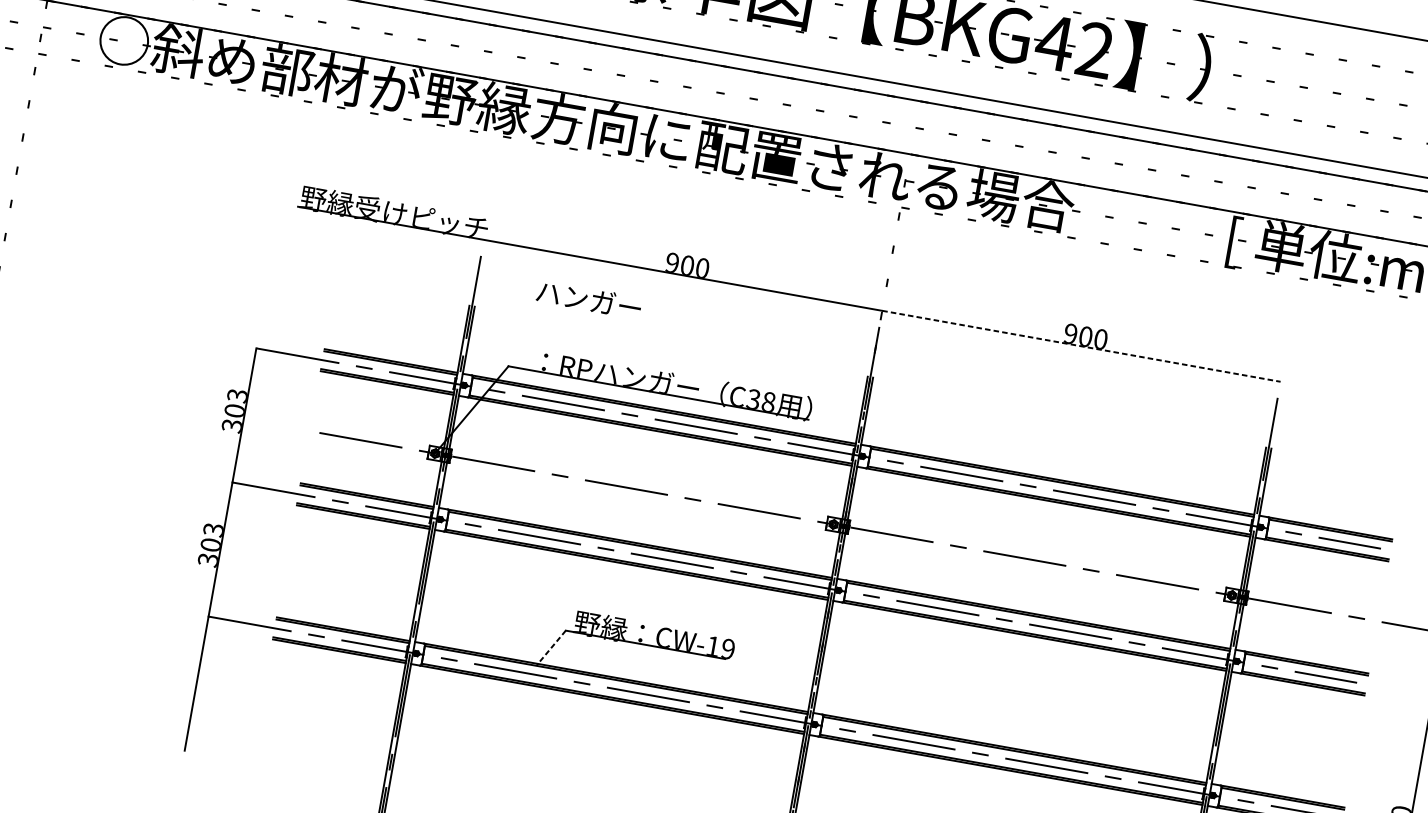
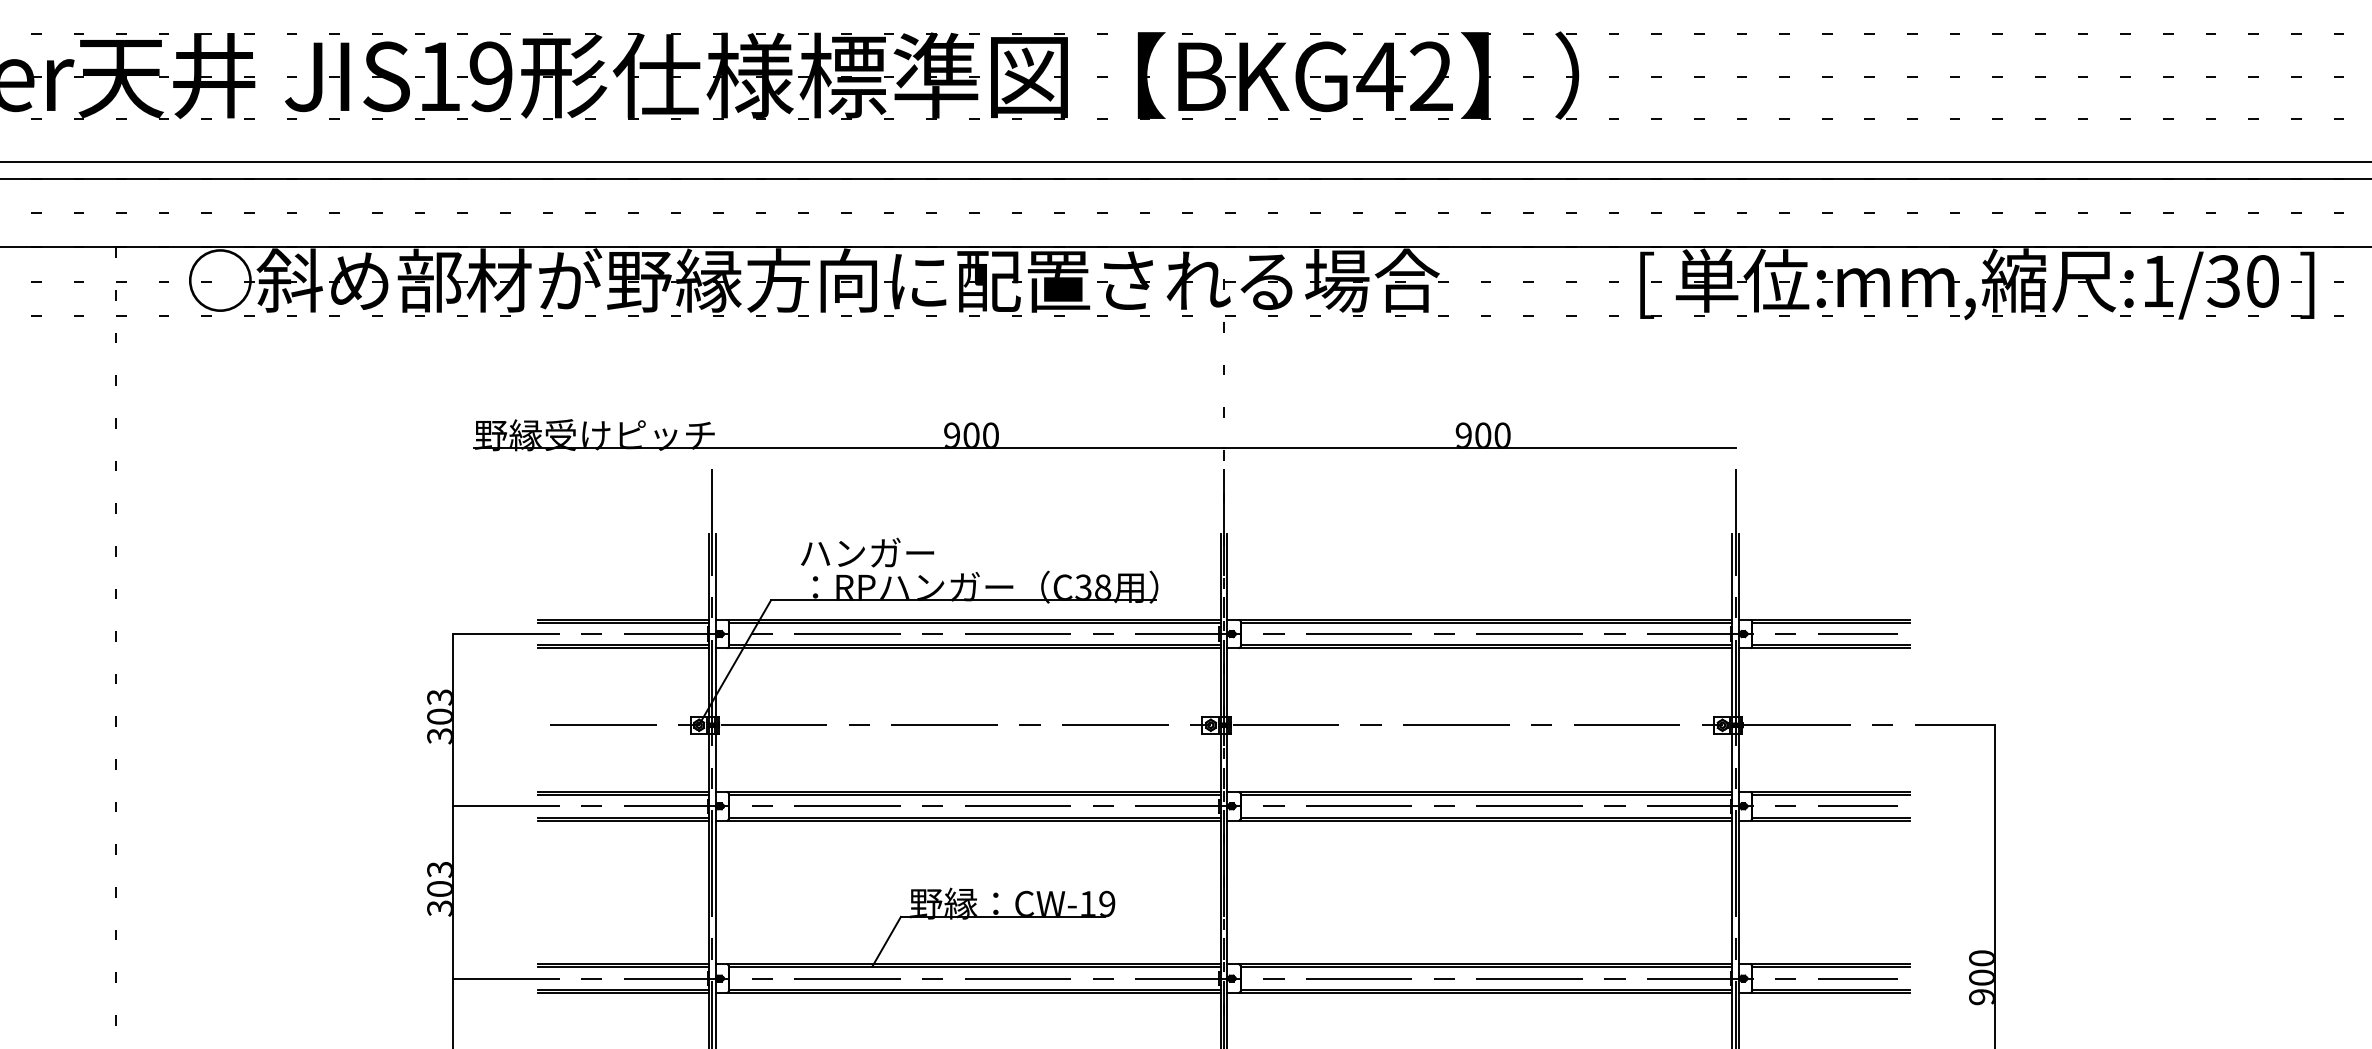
text: (589, 299) -> (867, 552), moved
line: (1081, 346) -> (1479, 448), dashed -> solid
line: (551, 647) -> (886, 941), dashed -> solid

